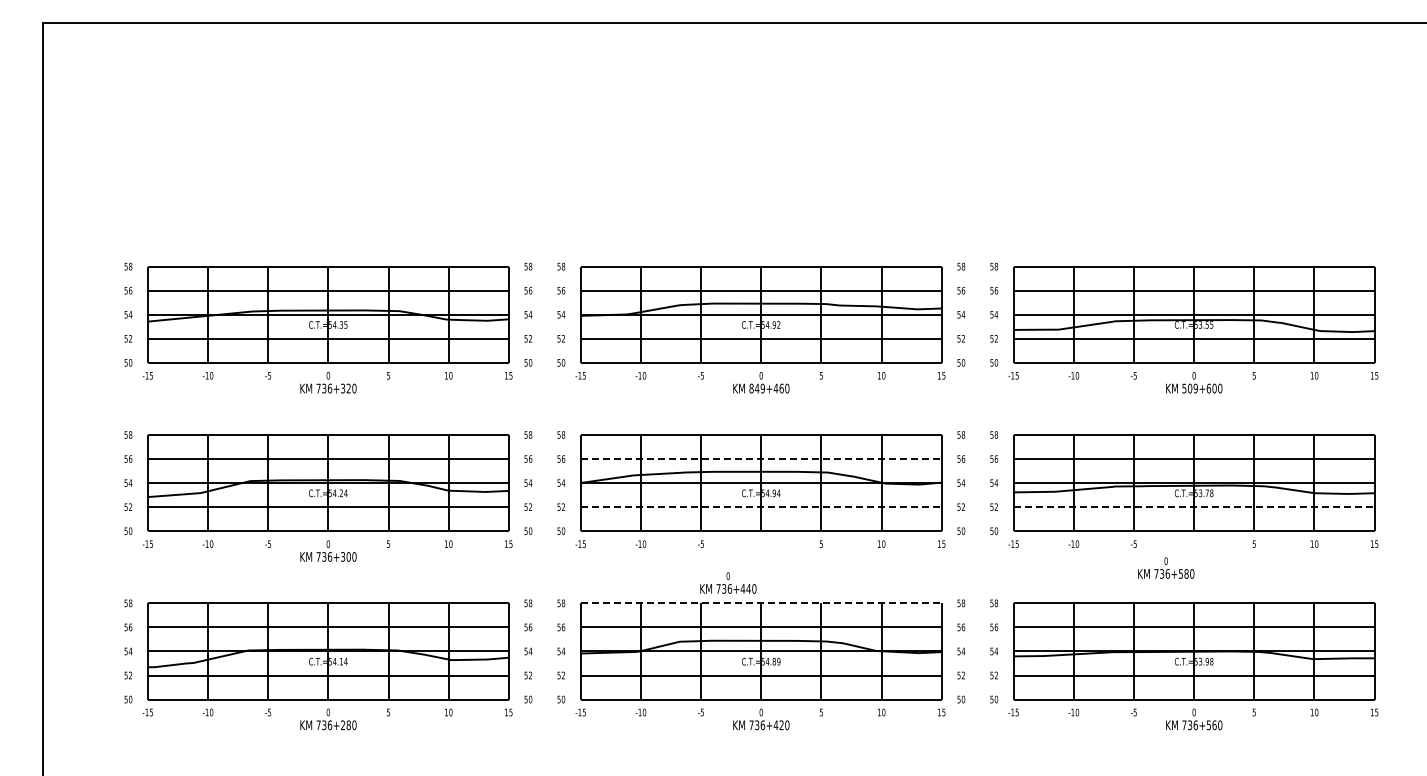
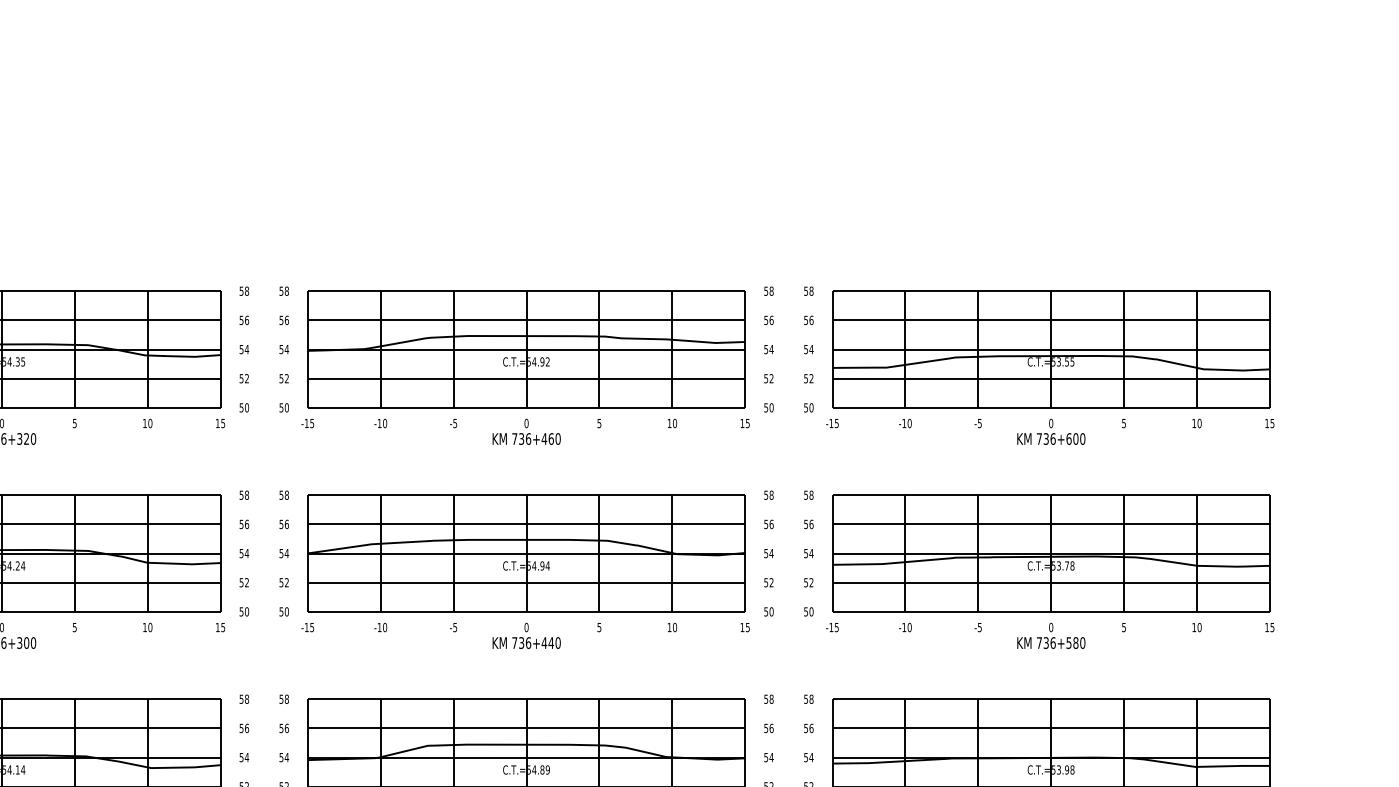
text: (757, 388) -> (521, 438), 849+460 -> 736+460
text: (1189, 388) -> (1045, 438), 509+600 -> 736+600
line: (761, 459) -> (526, 524), dashed -> solid
line: (761, 507) -> (526, 583), dashed -> solid
line: (1194, 507) -> (1051, 583), dashed -> solid
text: (1166, 567) -> (1051, 635), moved
text: (728, 582) -> (526, 635), moved
line: (761, 603) -> (526, 699), dashed -> solid

